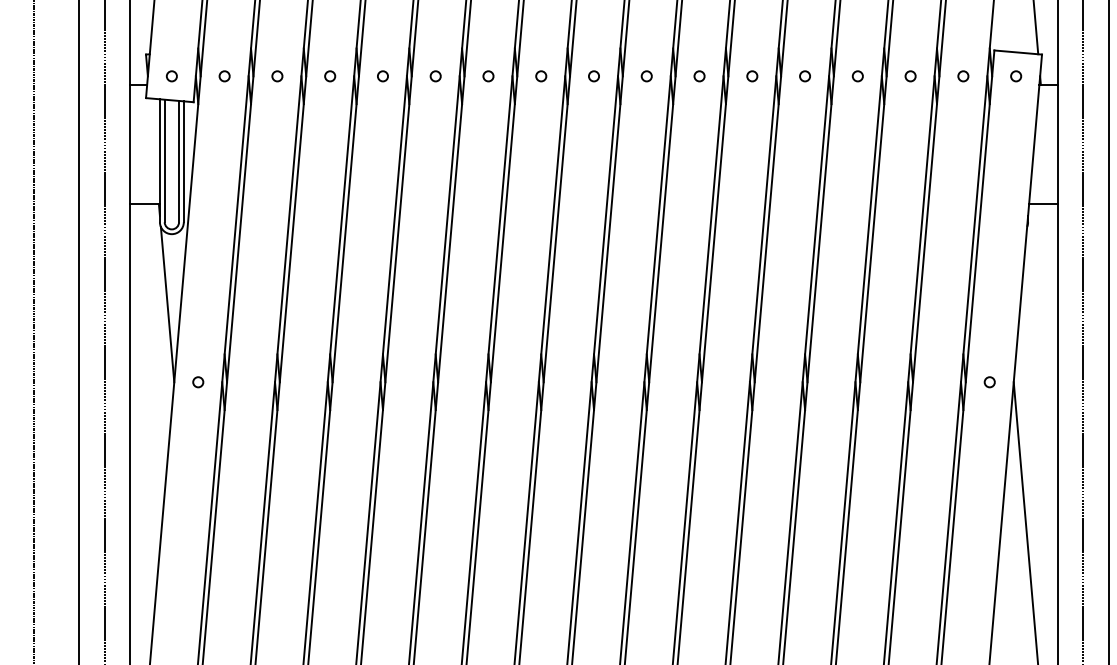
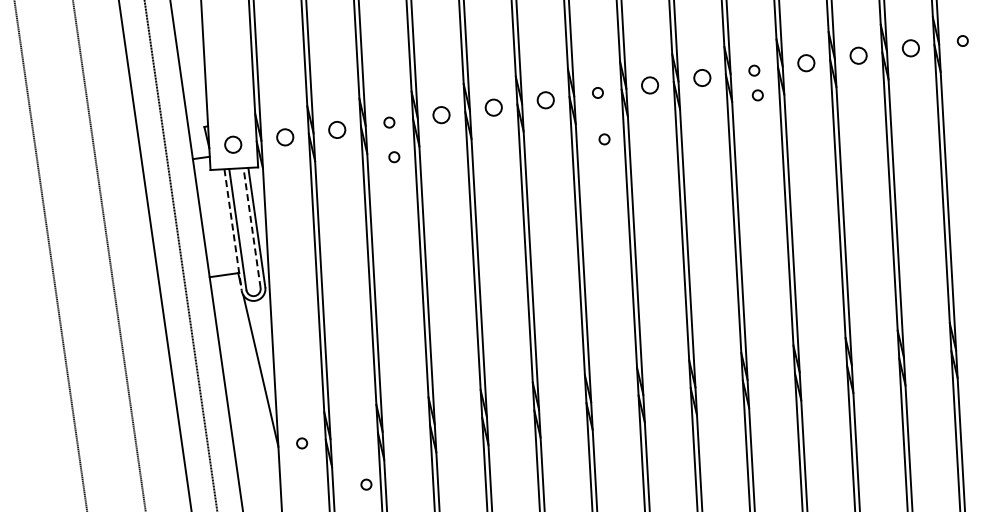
circle: (171, 76) -> (232, 145), size x1.6
circle: (224, 76) -> (285, 137), size x1.6
circle: (277, 76) -> (337, 130), size x1.6
circle: (382, 76) -> (441, 115), size x1.6
circle: (435, 76) -> (493, 107), size x1.6
circle: (488, 76) -> (545, 100), size x1.6
circle: (593, 76) -> (649, 85), size x1.6
circle: (646, 76) -> (701, 78), size x1.6
circle: (752, 76) -> (806, 63), size x1.6
circle: (804, 76) -> (858, 56), size x1.6
circle: (857, 76) -> (910, 48), size x1.6
circle: (699, 101) -> (757, 95), added
circle: (330, 111) -> (394, 157), added
circle: (541, 123) -> (604, 139), added
line: (159, 161) -> (232, 230), solid -> dashed
line: (179, 161) -> (252, 227), solid -> dashed
circle: (256, 432) -> (366, 484), added

